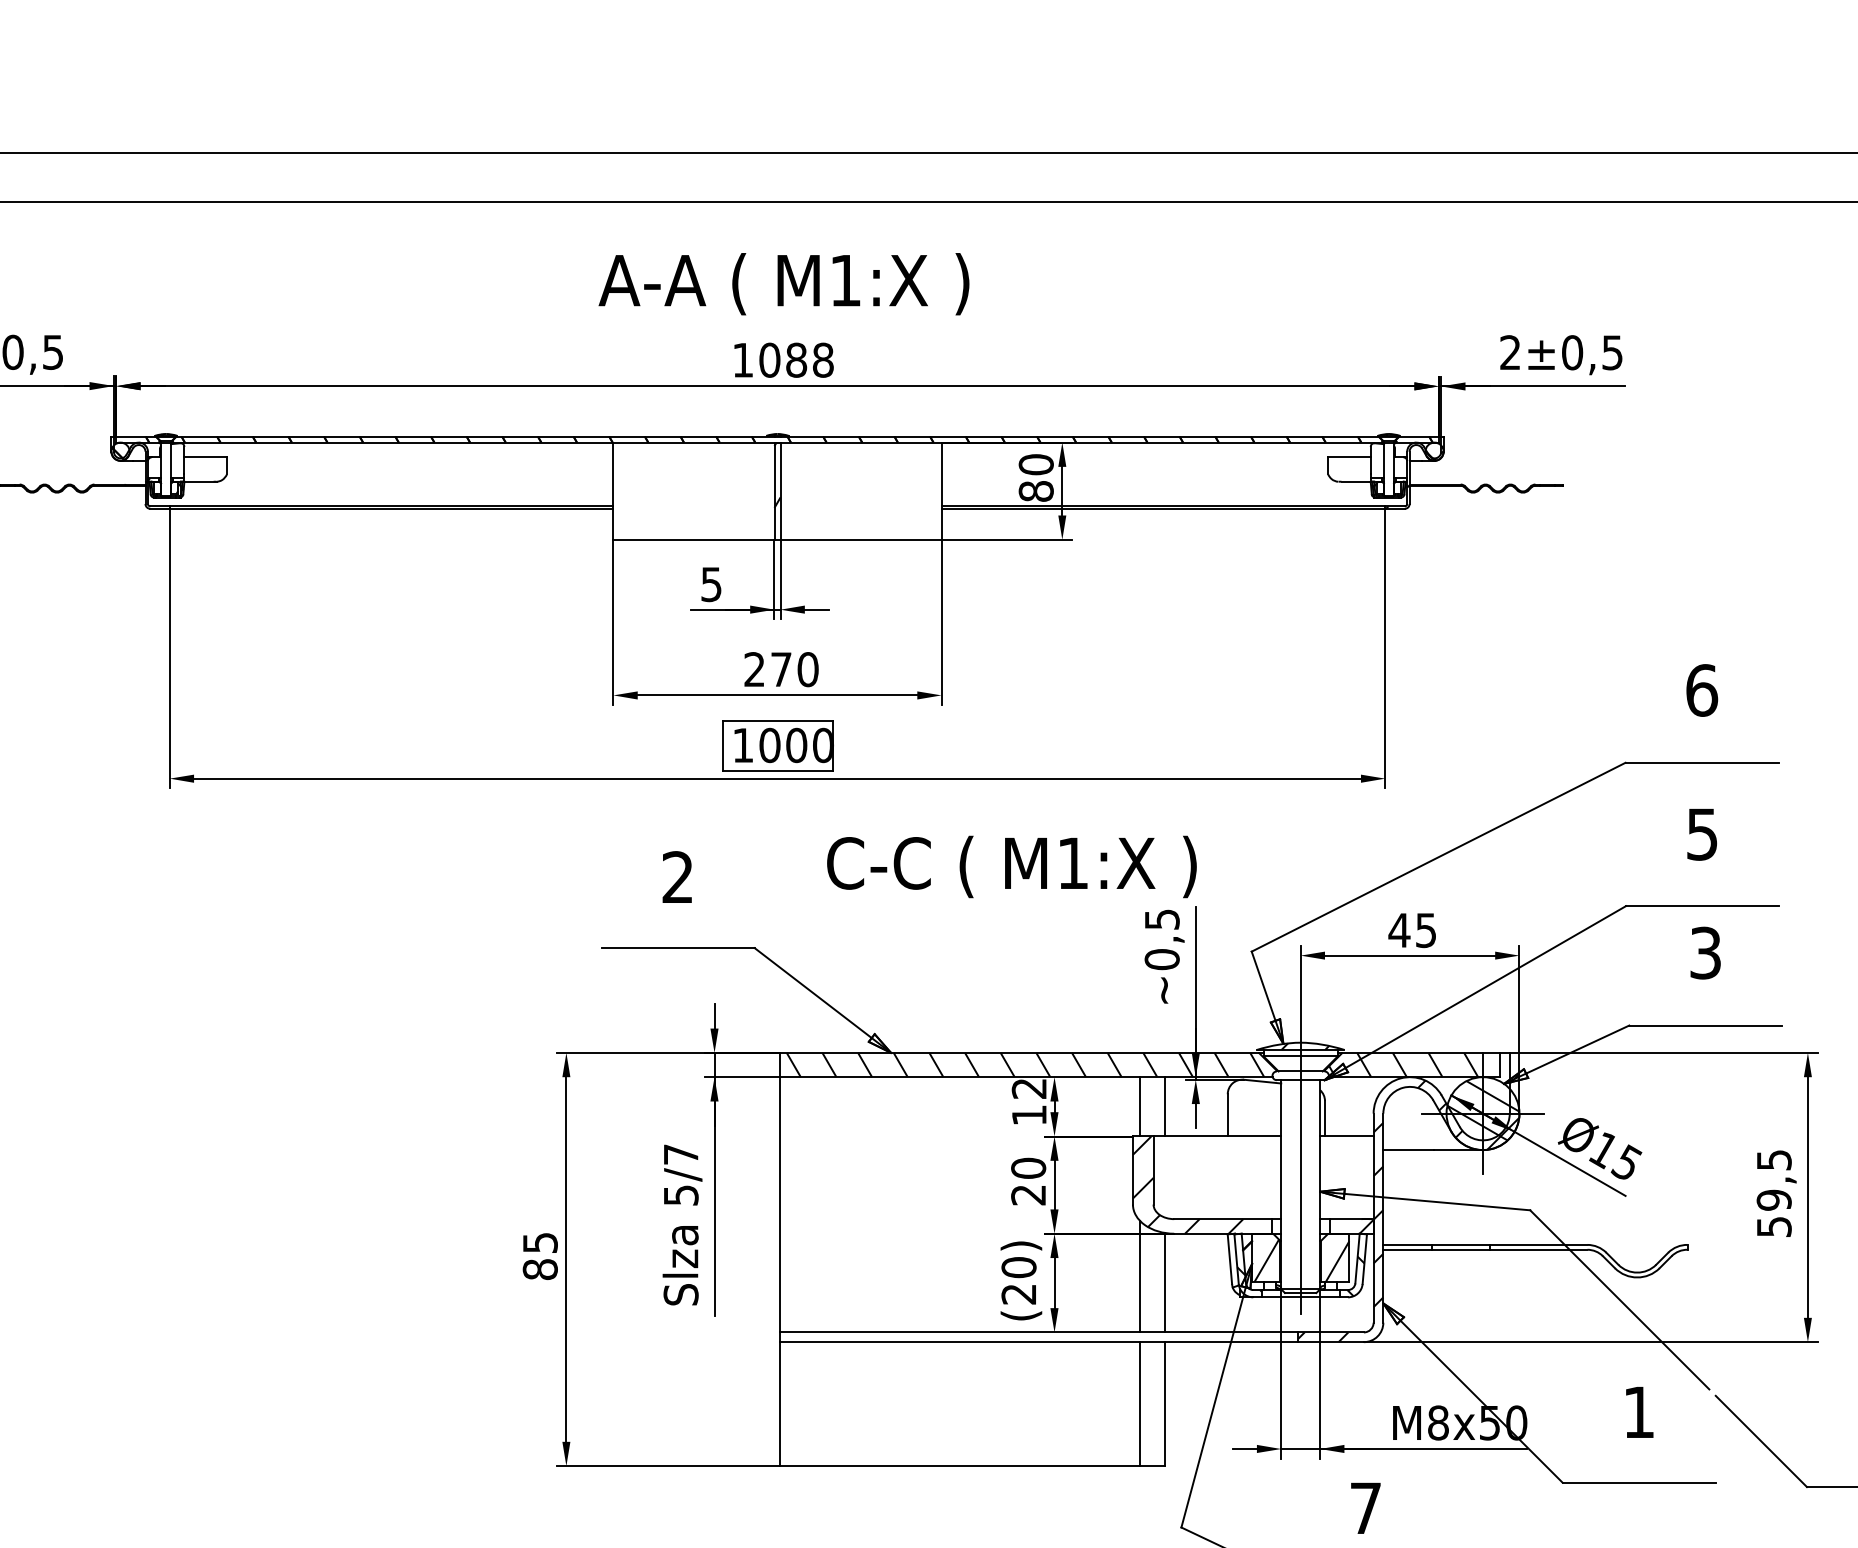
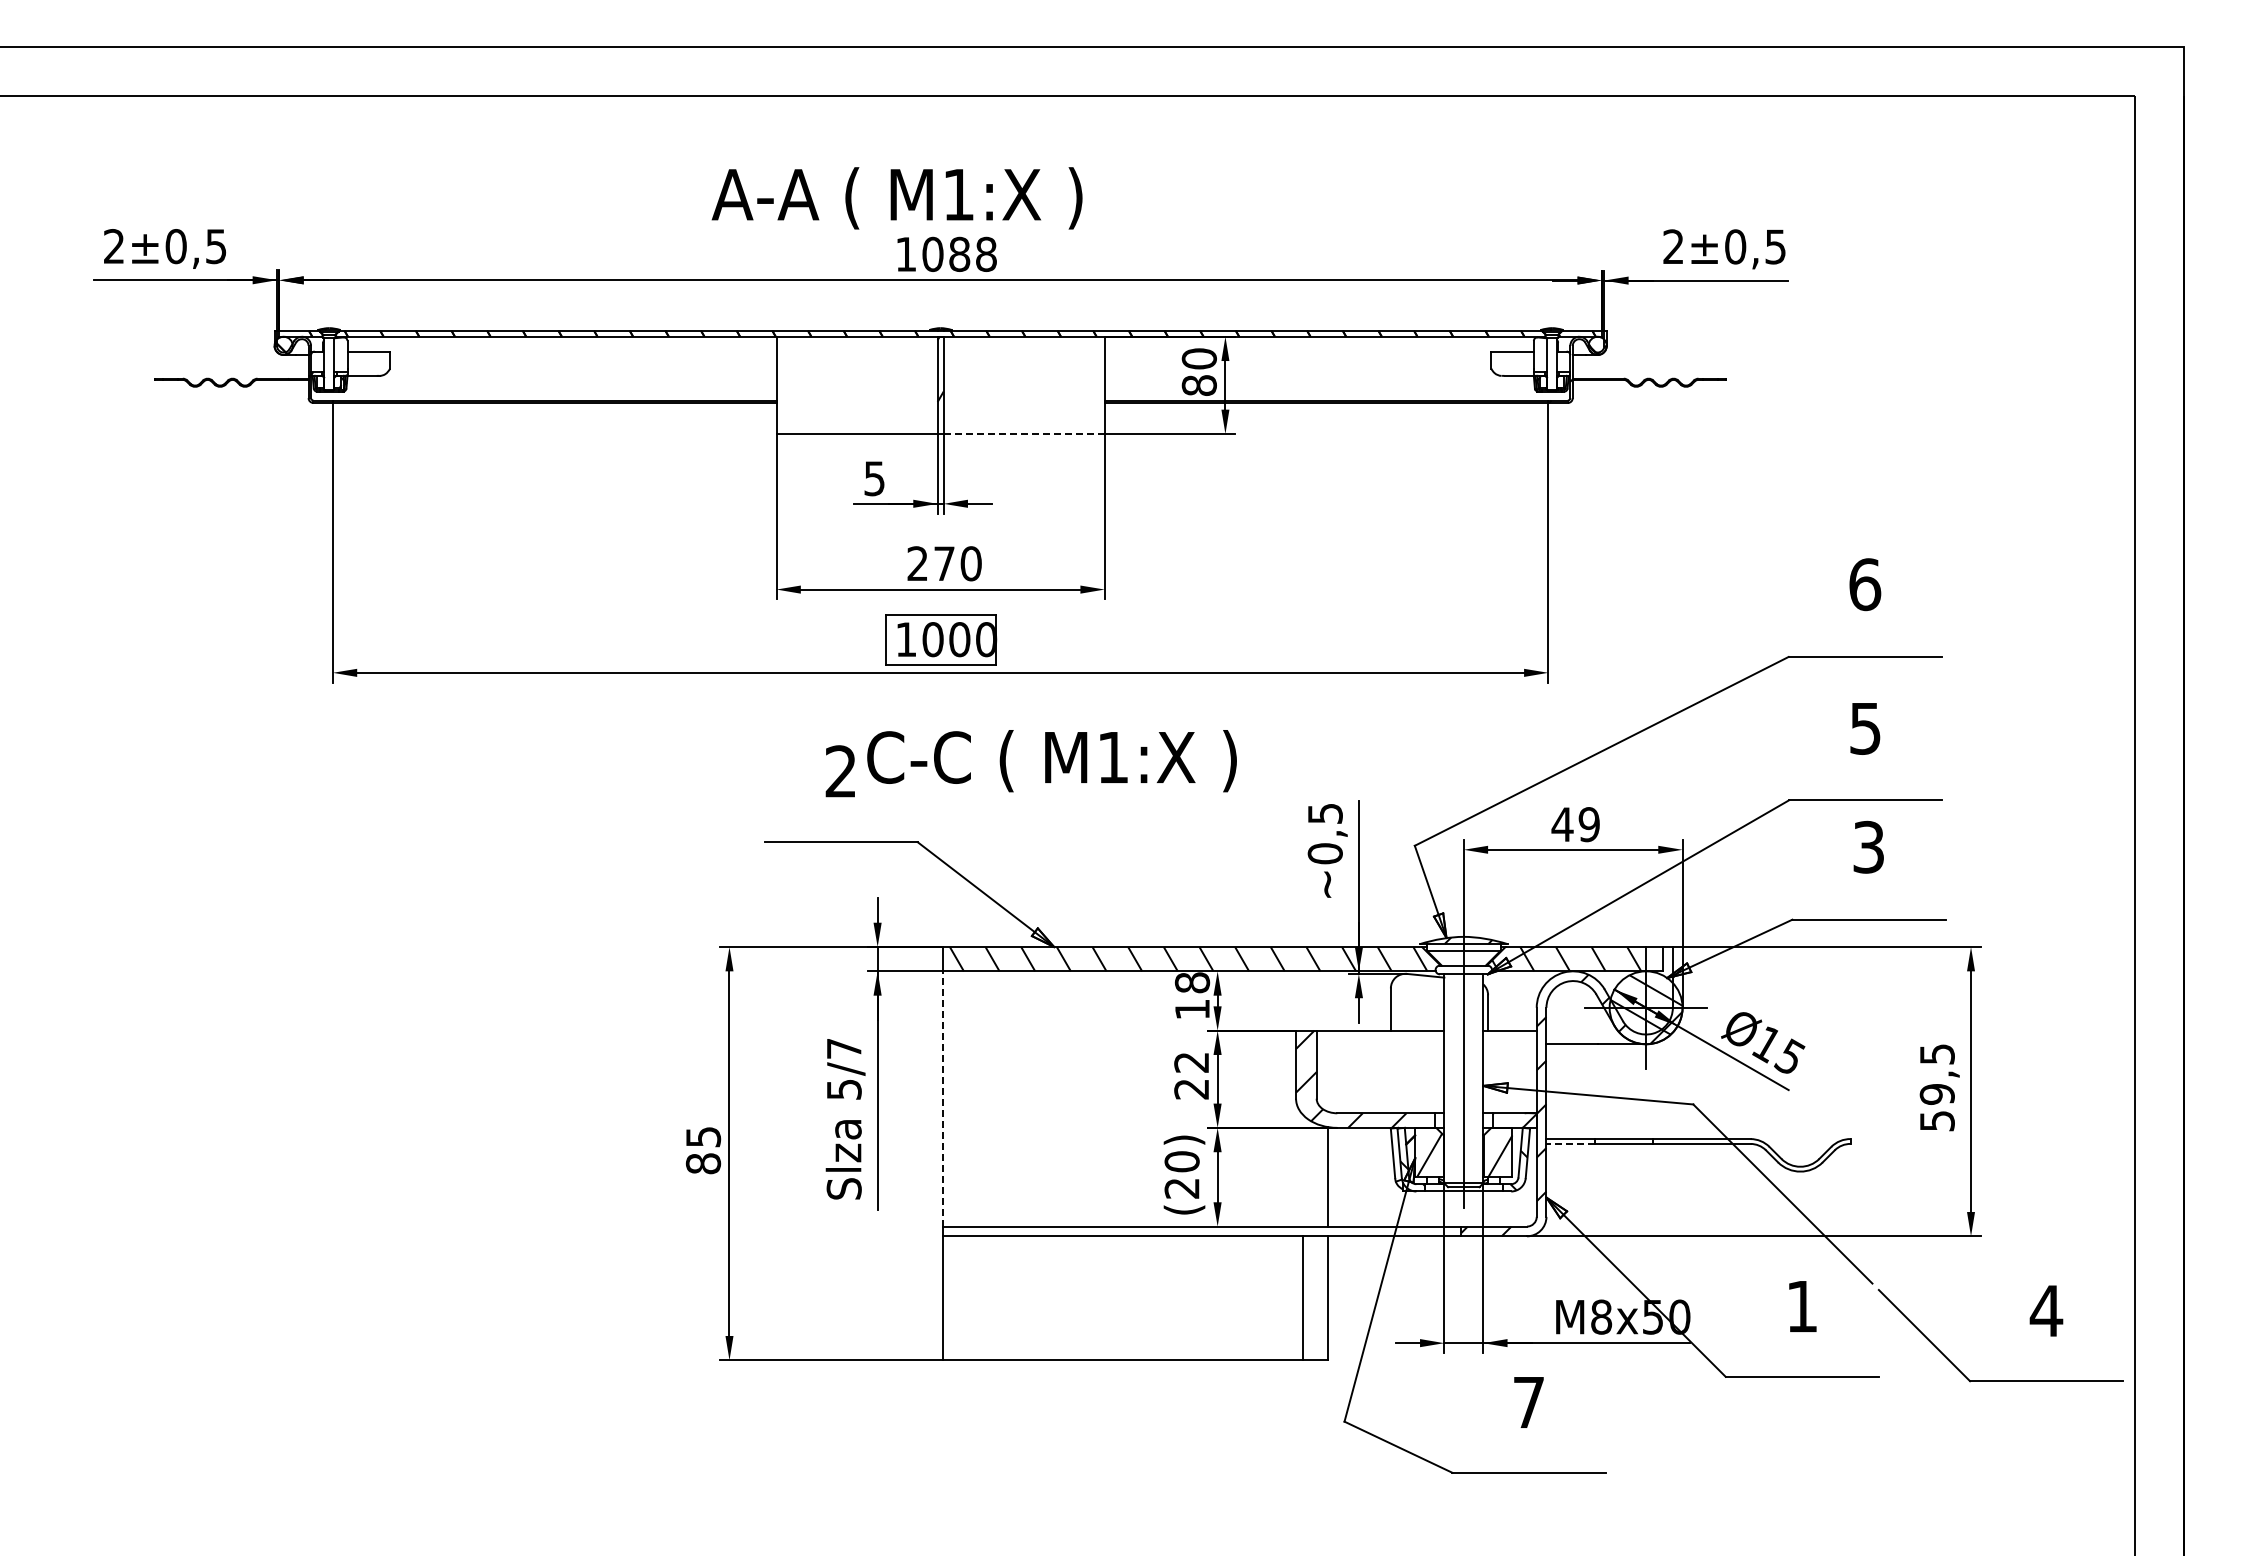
text: (783, 284) -> (896, 198), moved
line: (861, 540) -> (1024, 434), solid -> dashed
text: (1011, 867) -> (1051, 761), moved
text: (1425, 930) -> (1588, 824), 45 -> 49
text: (1029, 1088) -> (1192, 982), 12 -> 18
line: (1140, 1106) -> (1303, 1000), removed
line: (1164, 1106) -> (1327, 1000), removed
text: (1028, 1168) -> (1191, 1062), 20 -> 22
line: (780, 1204) -> (943, 1098), solid -> dashed
line: (1407, 1249) -> (1570, 1143), solid -> dashed
line: (1140, 1276) -> (1303, 1170), removed

